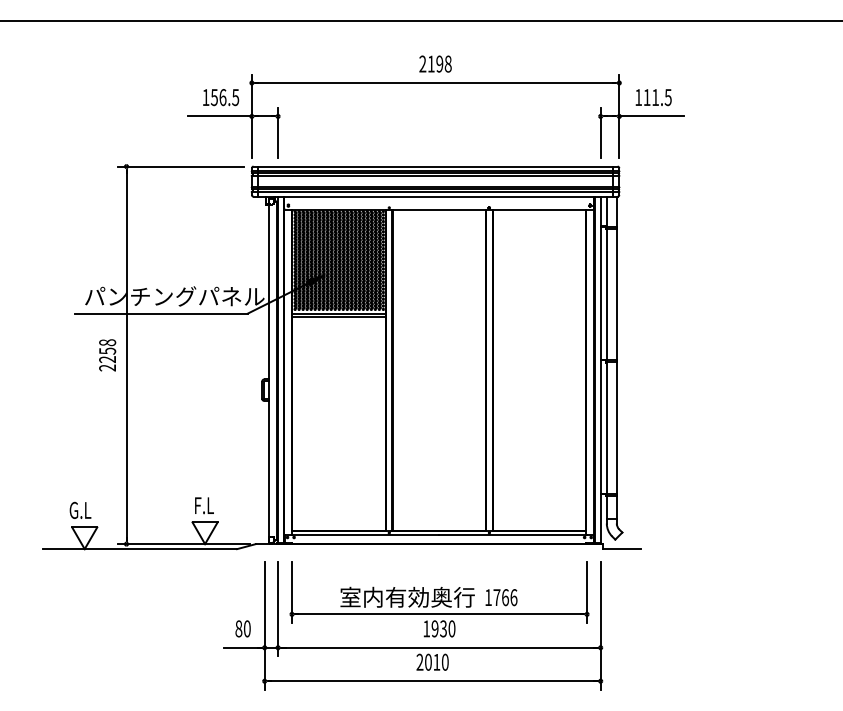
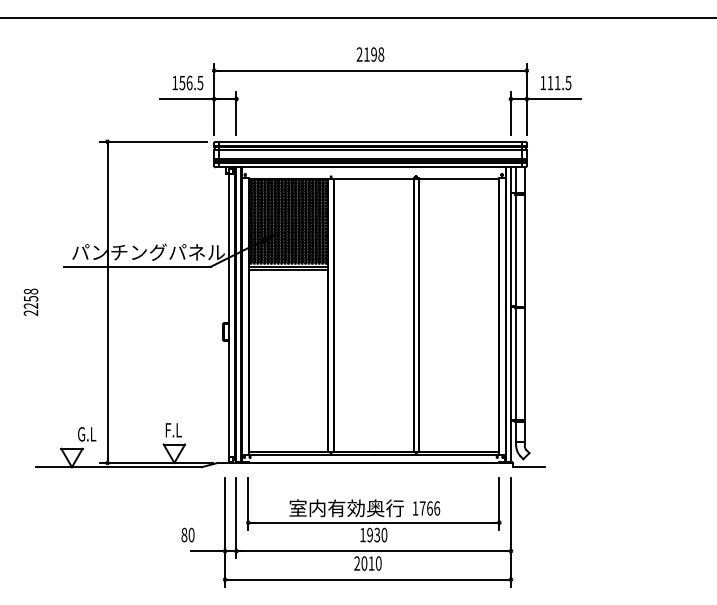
text: (107, 355) -> (30, 302), moved
text: (80, 509) -> (87, 433), moved
text: (242, 628) -> (187, 534), moved

